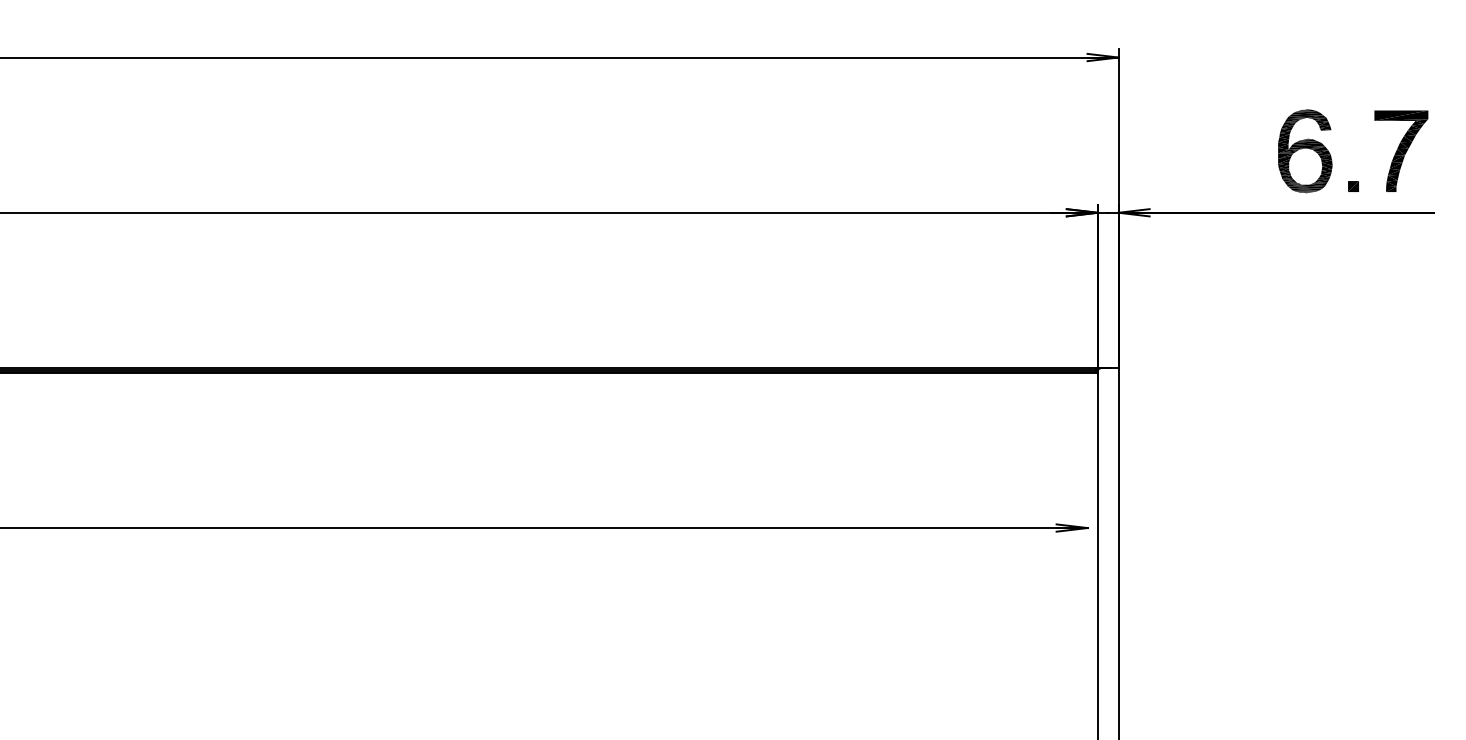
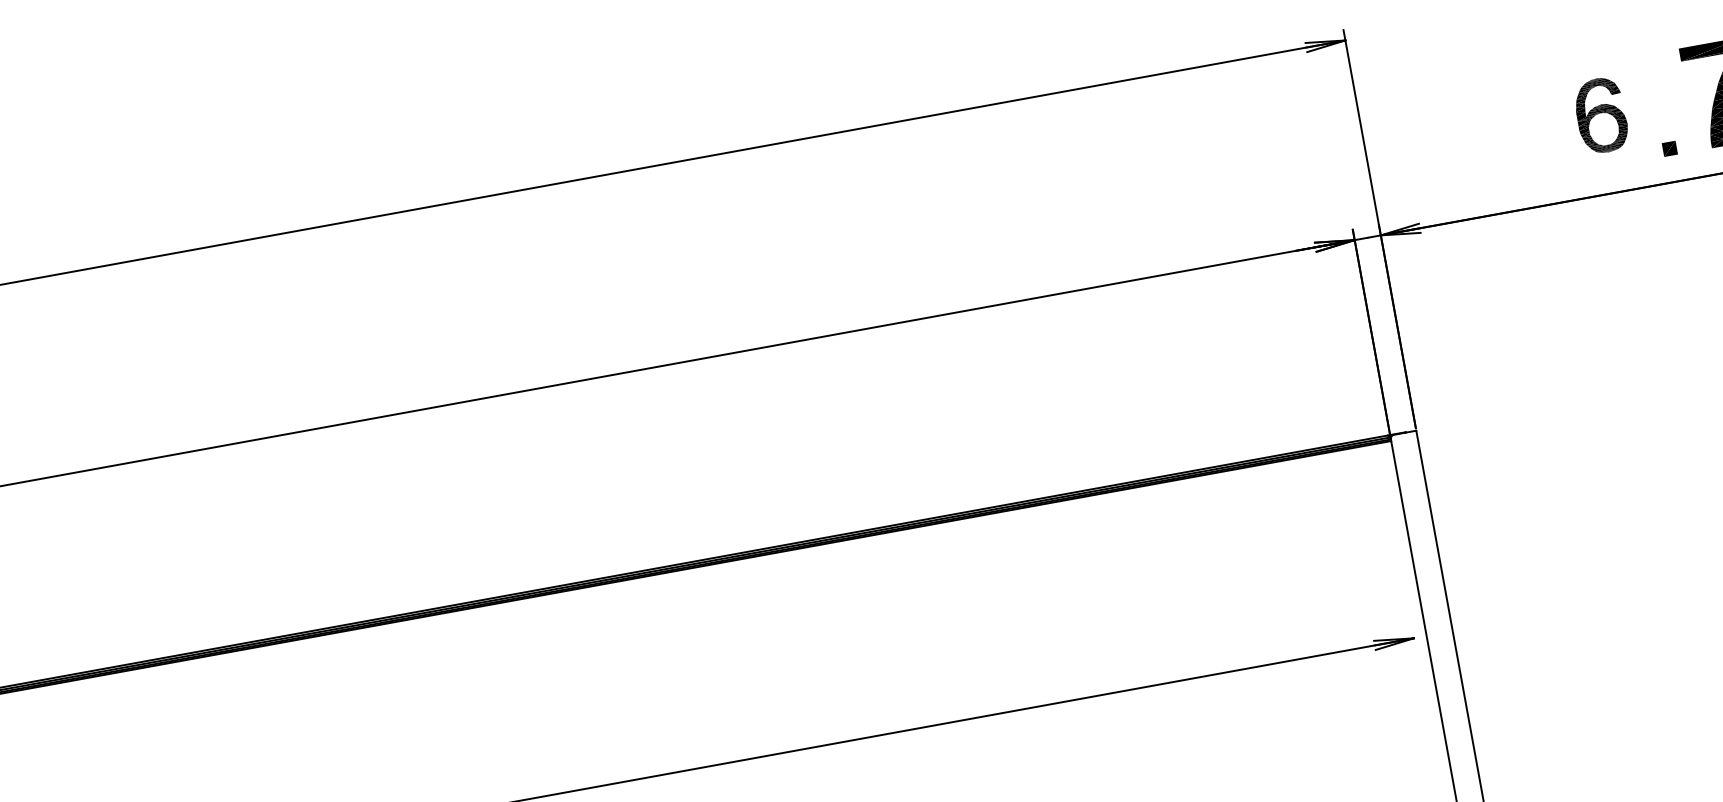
part: (1305, 151) -> (1601, 115), size x0.7

